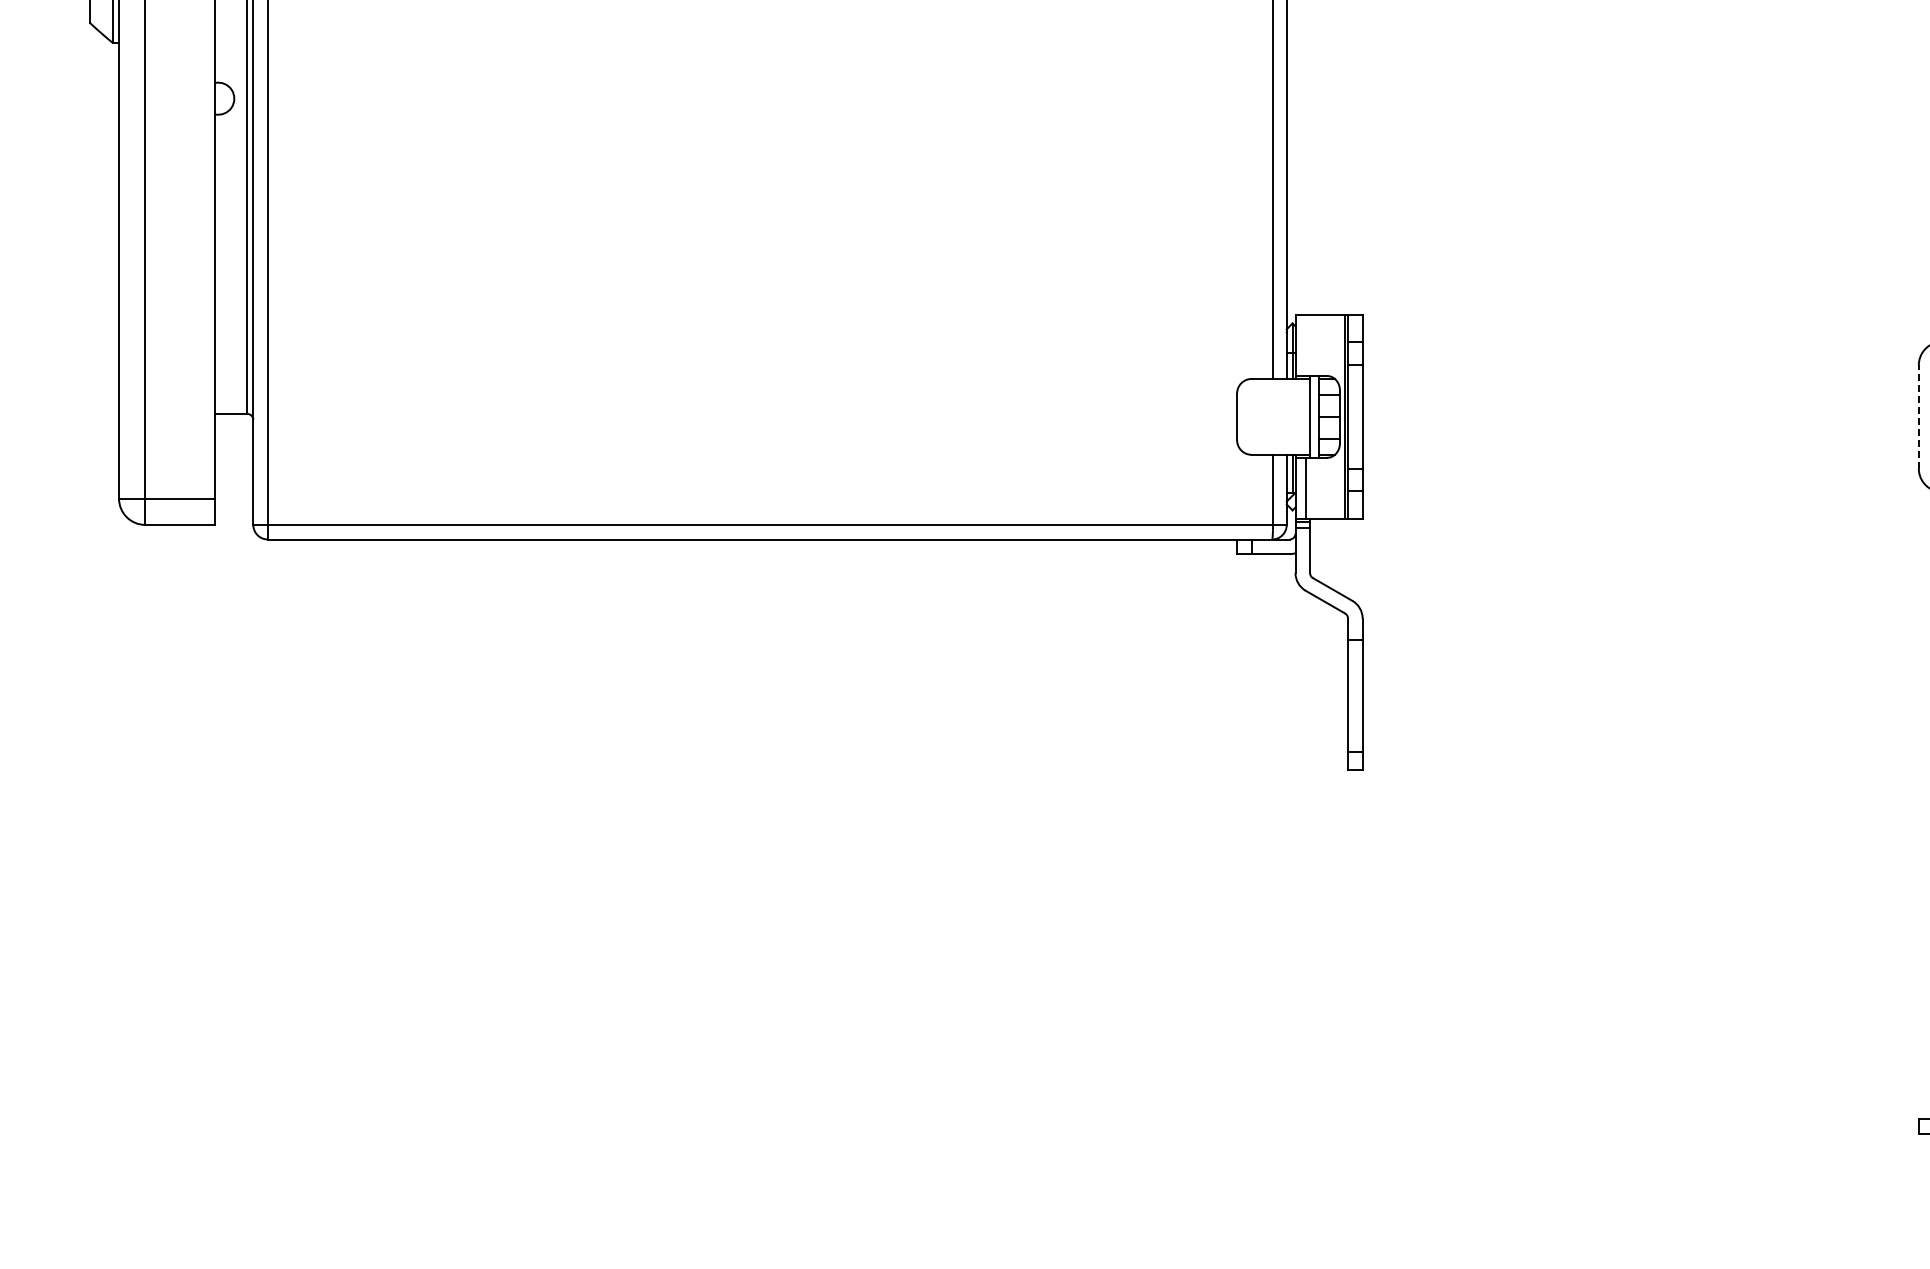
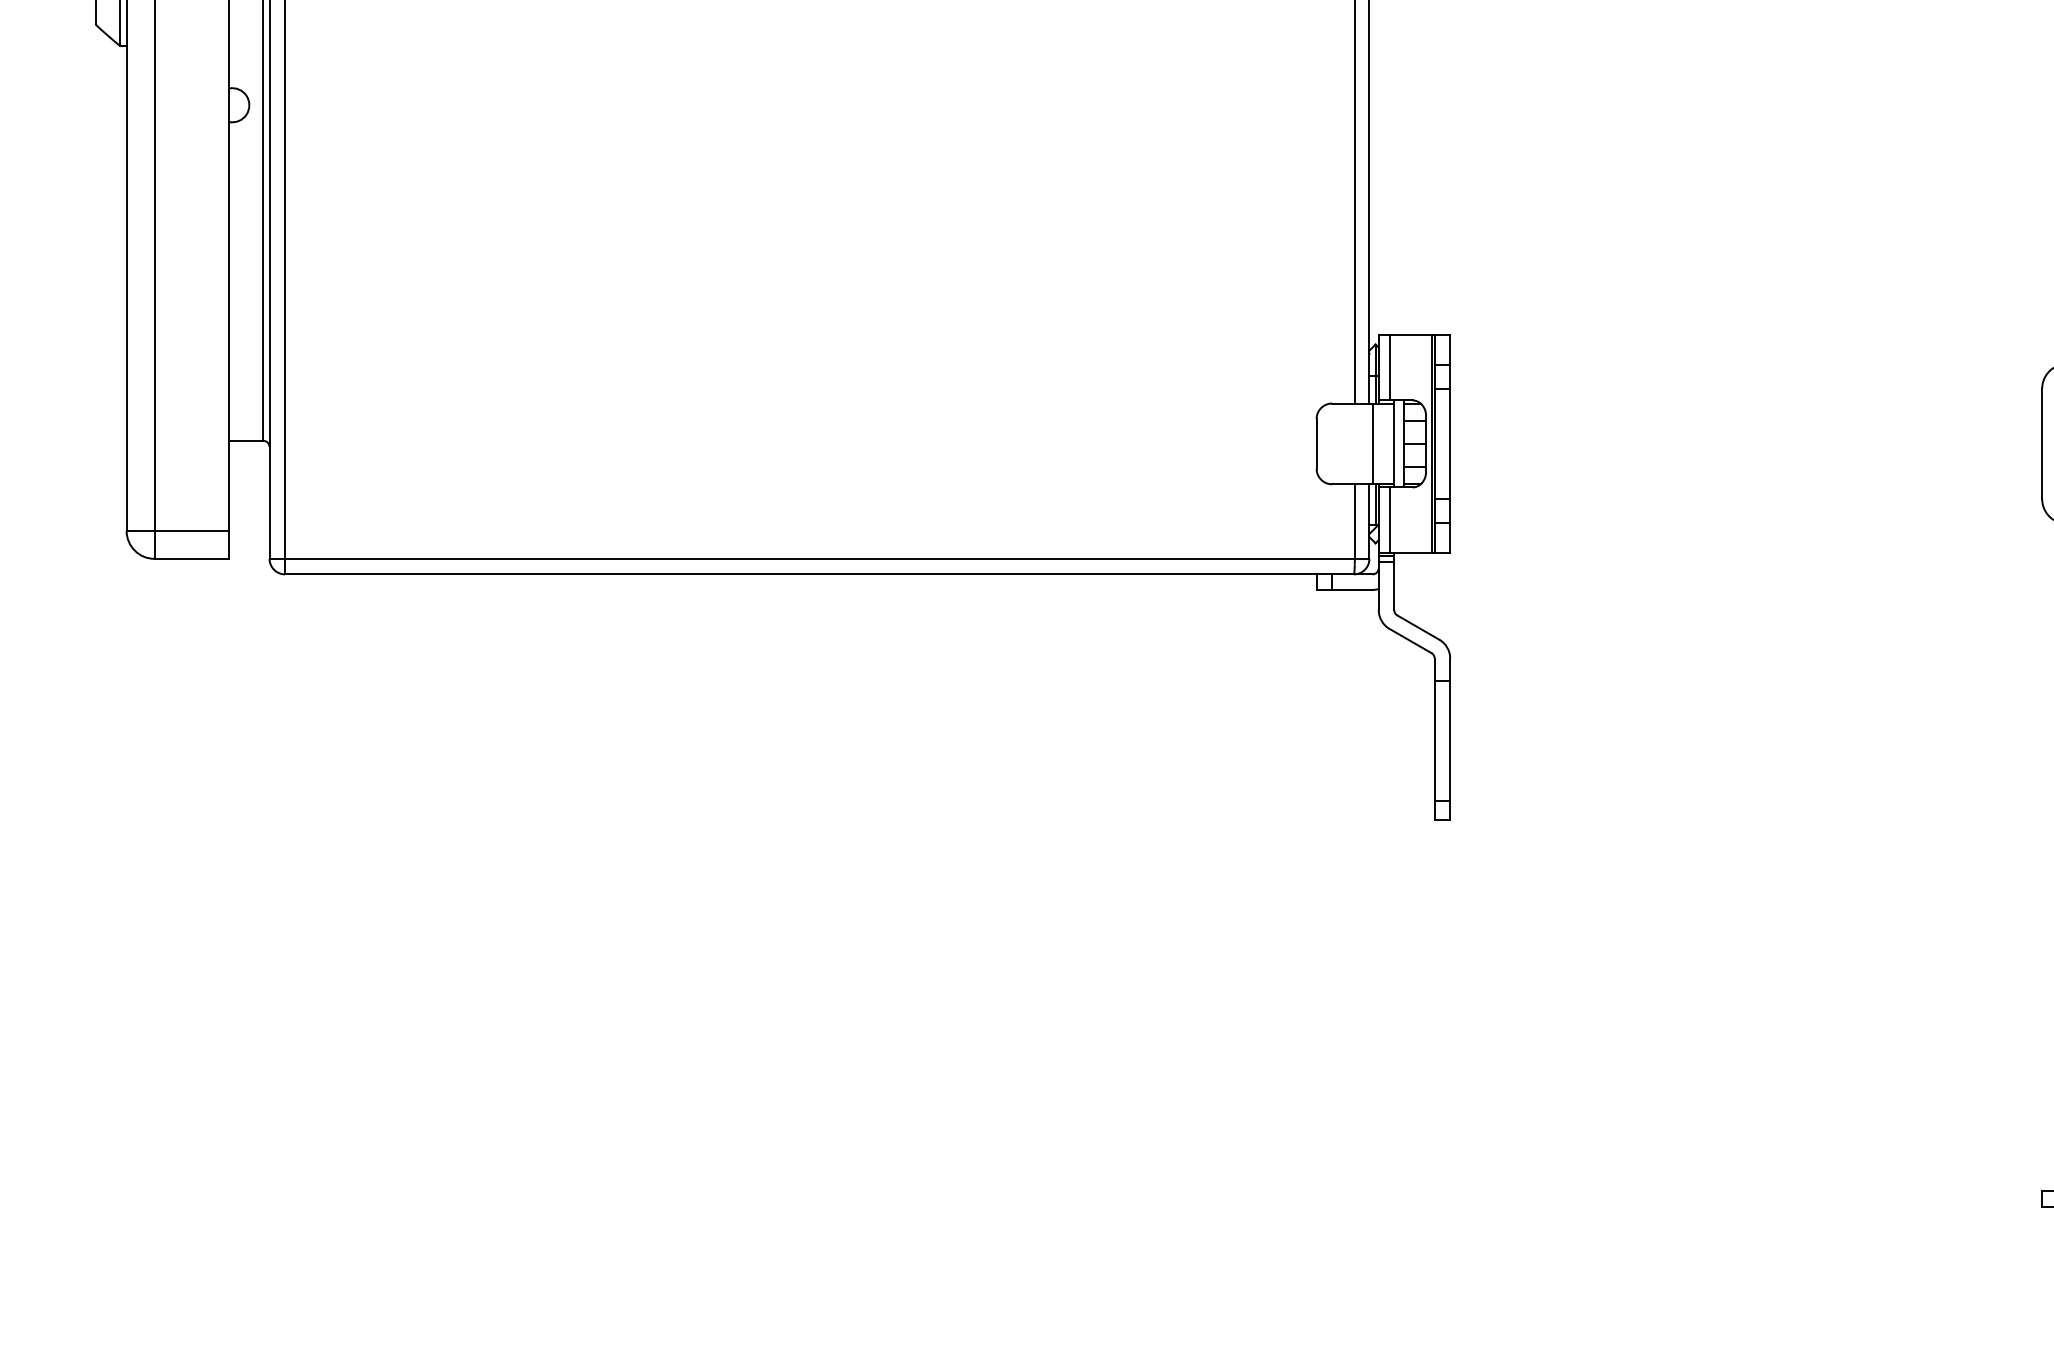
line: (1305, 345) -> (1389, 367), added
line: (1289, 416) -> (1372, 443), added
line: (1918, 416) -> (2041, 443), dashed -> solid

